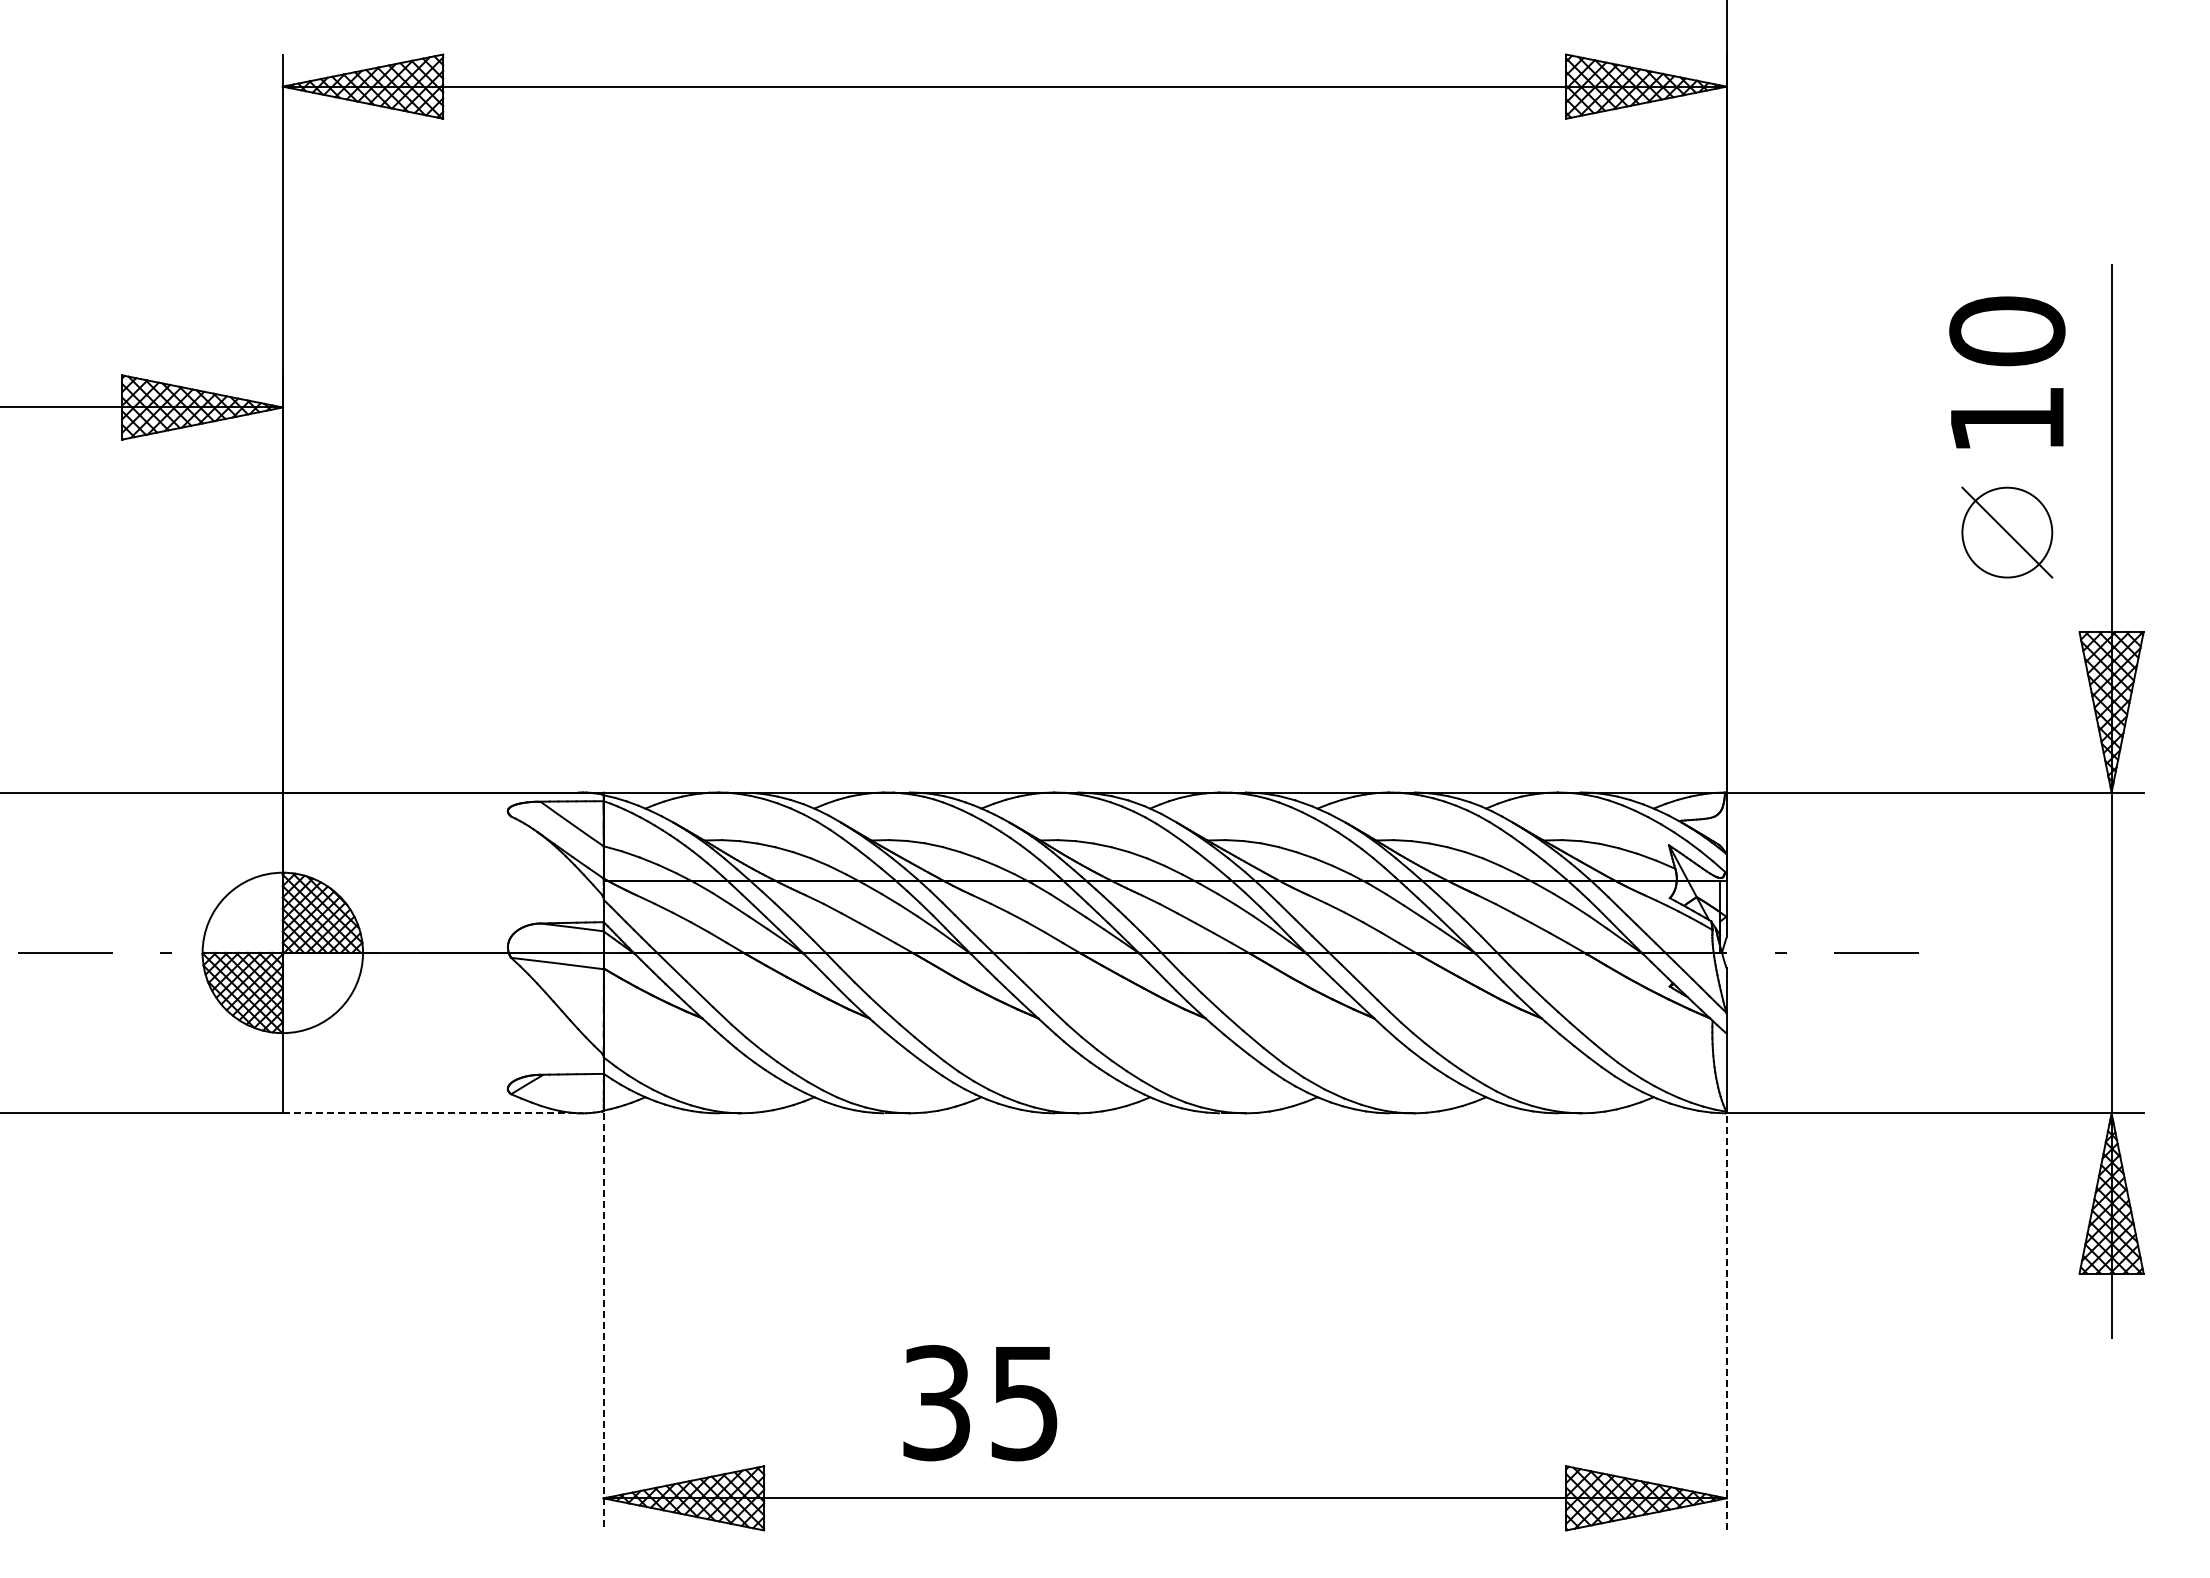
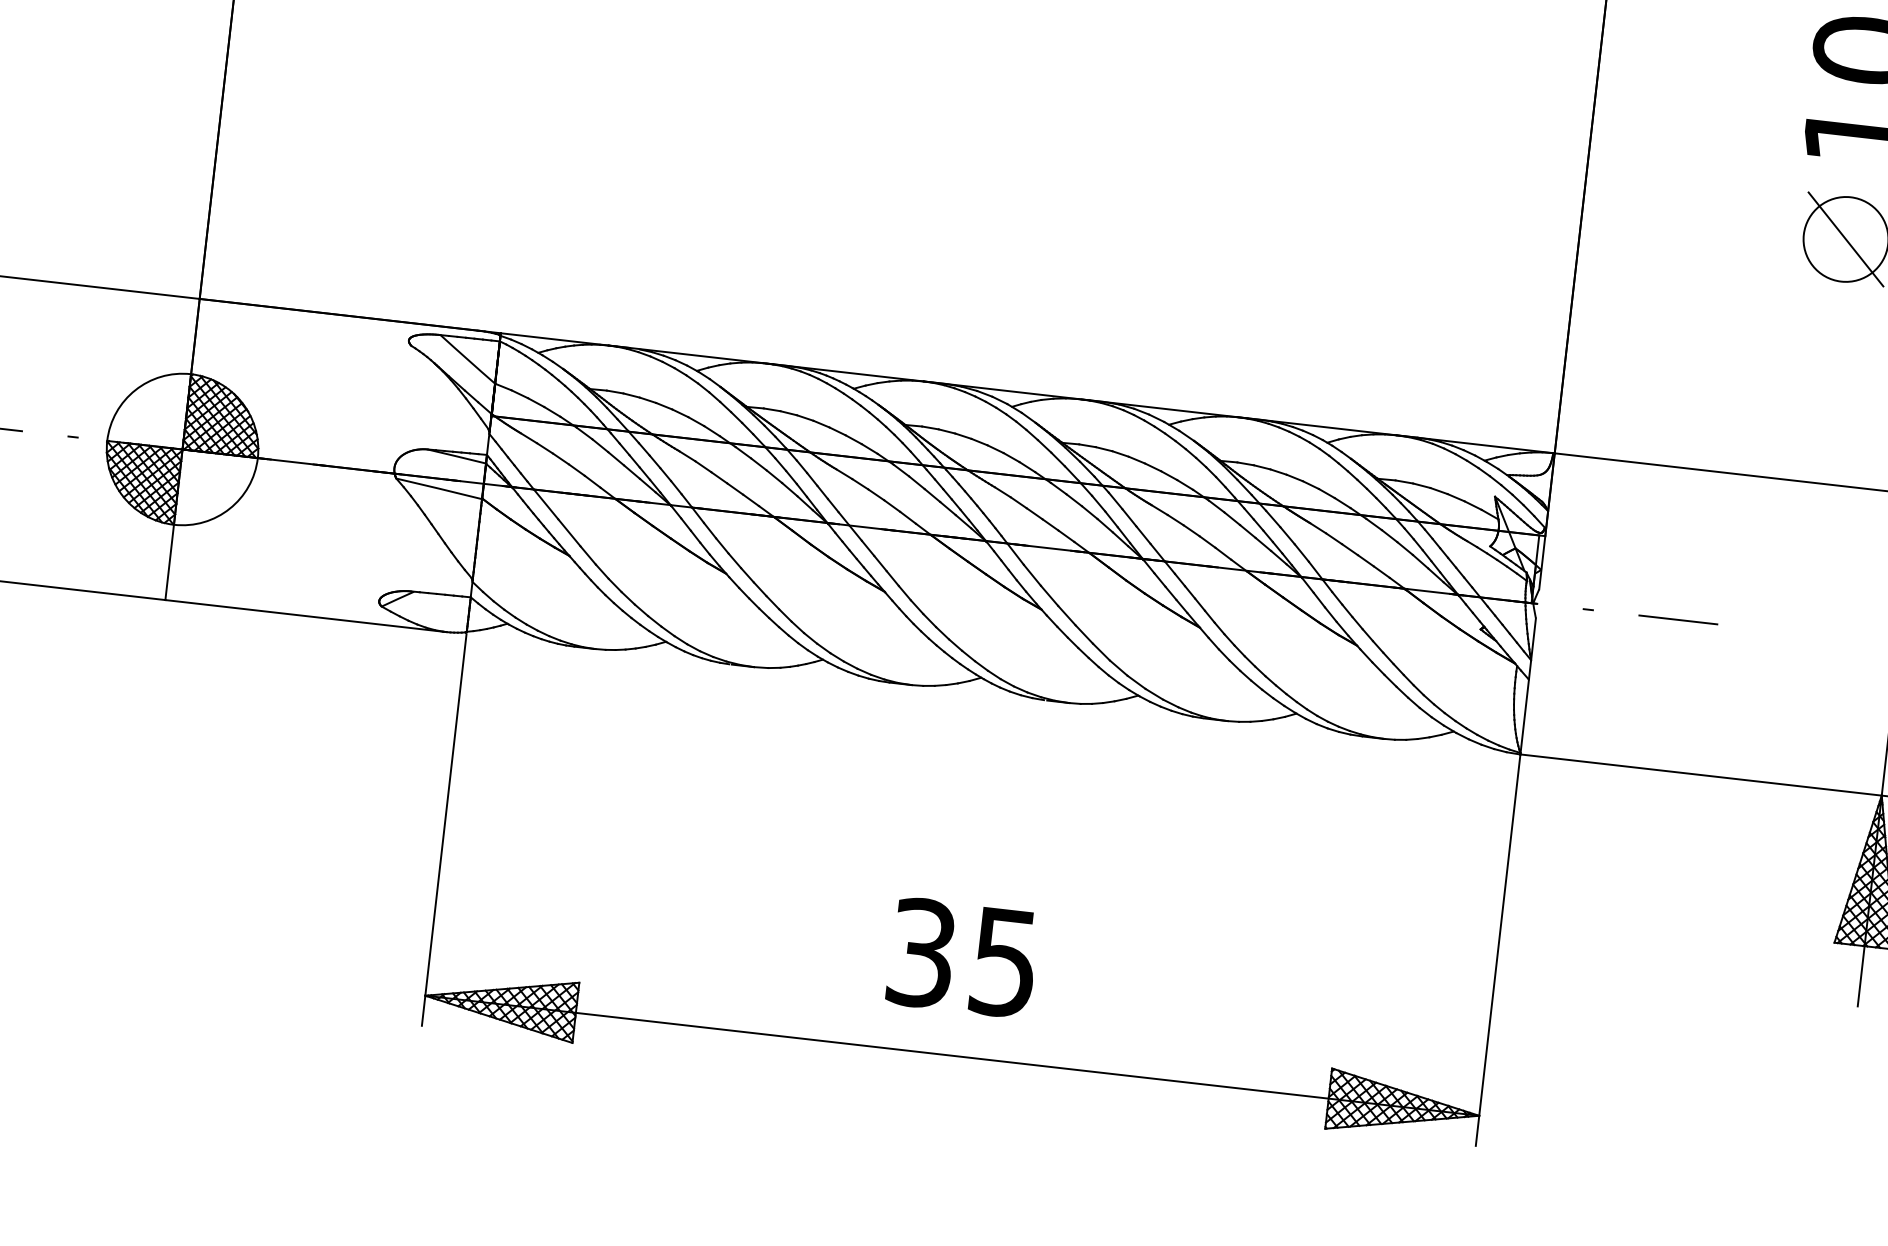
line: (432, 1113) -> (305, 616), dashed -> solid
line: (603, 1321) -> (444, 829), dashed -> solid
line: (1726, 1321) -> (1498, 949), dashed -> solid
text: (980, 1403) -> (962, 958), moved

